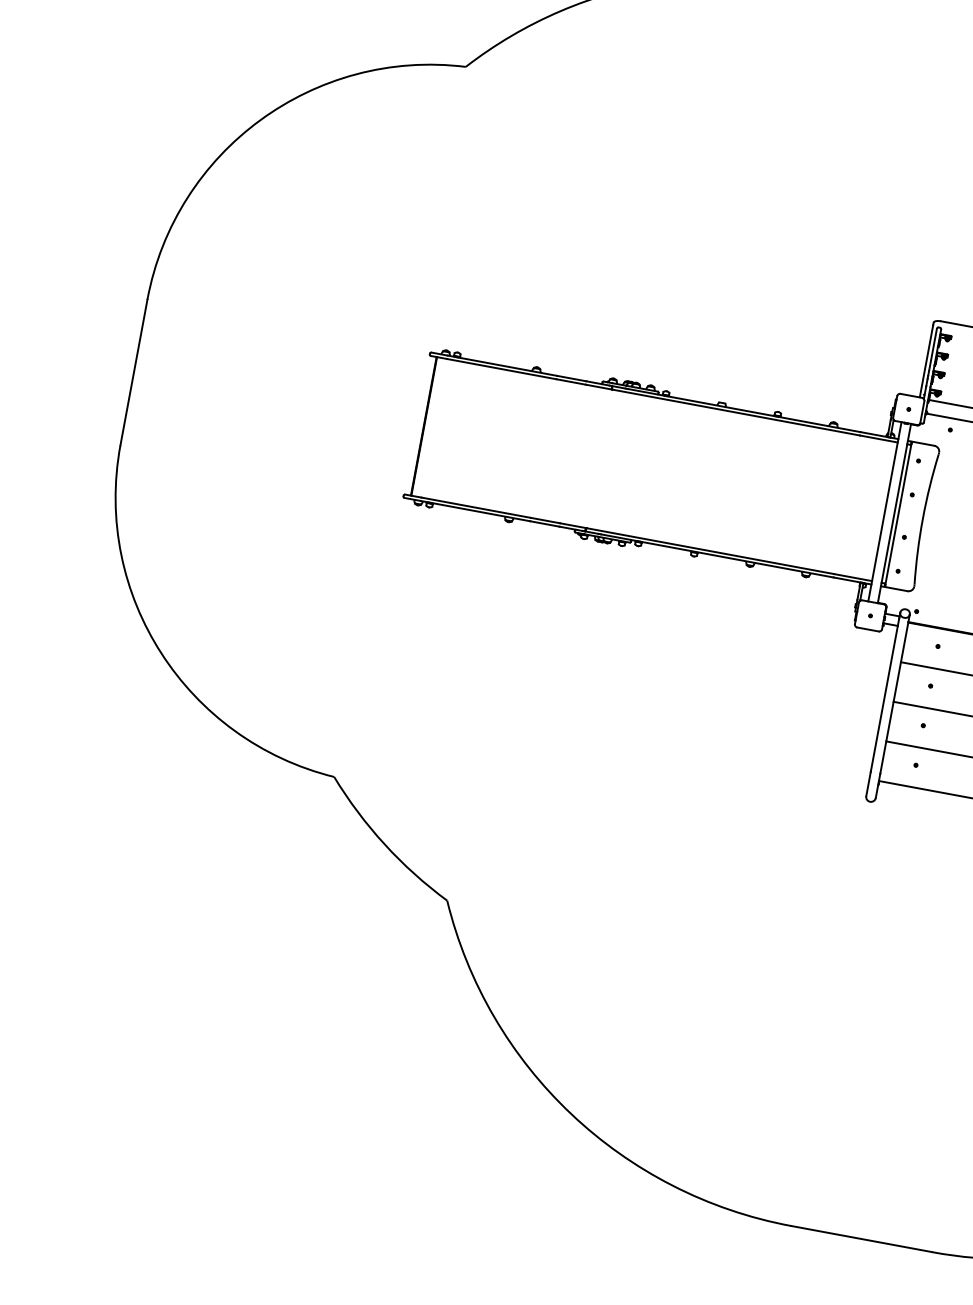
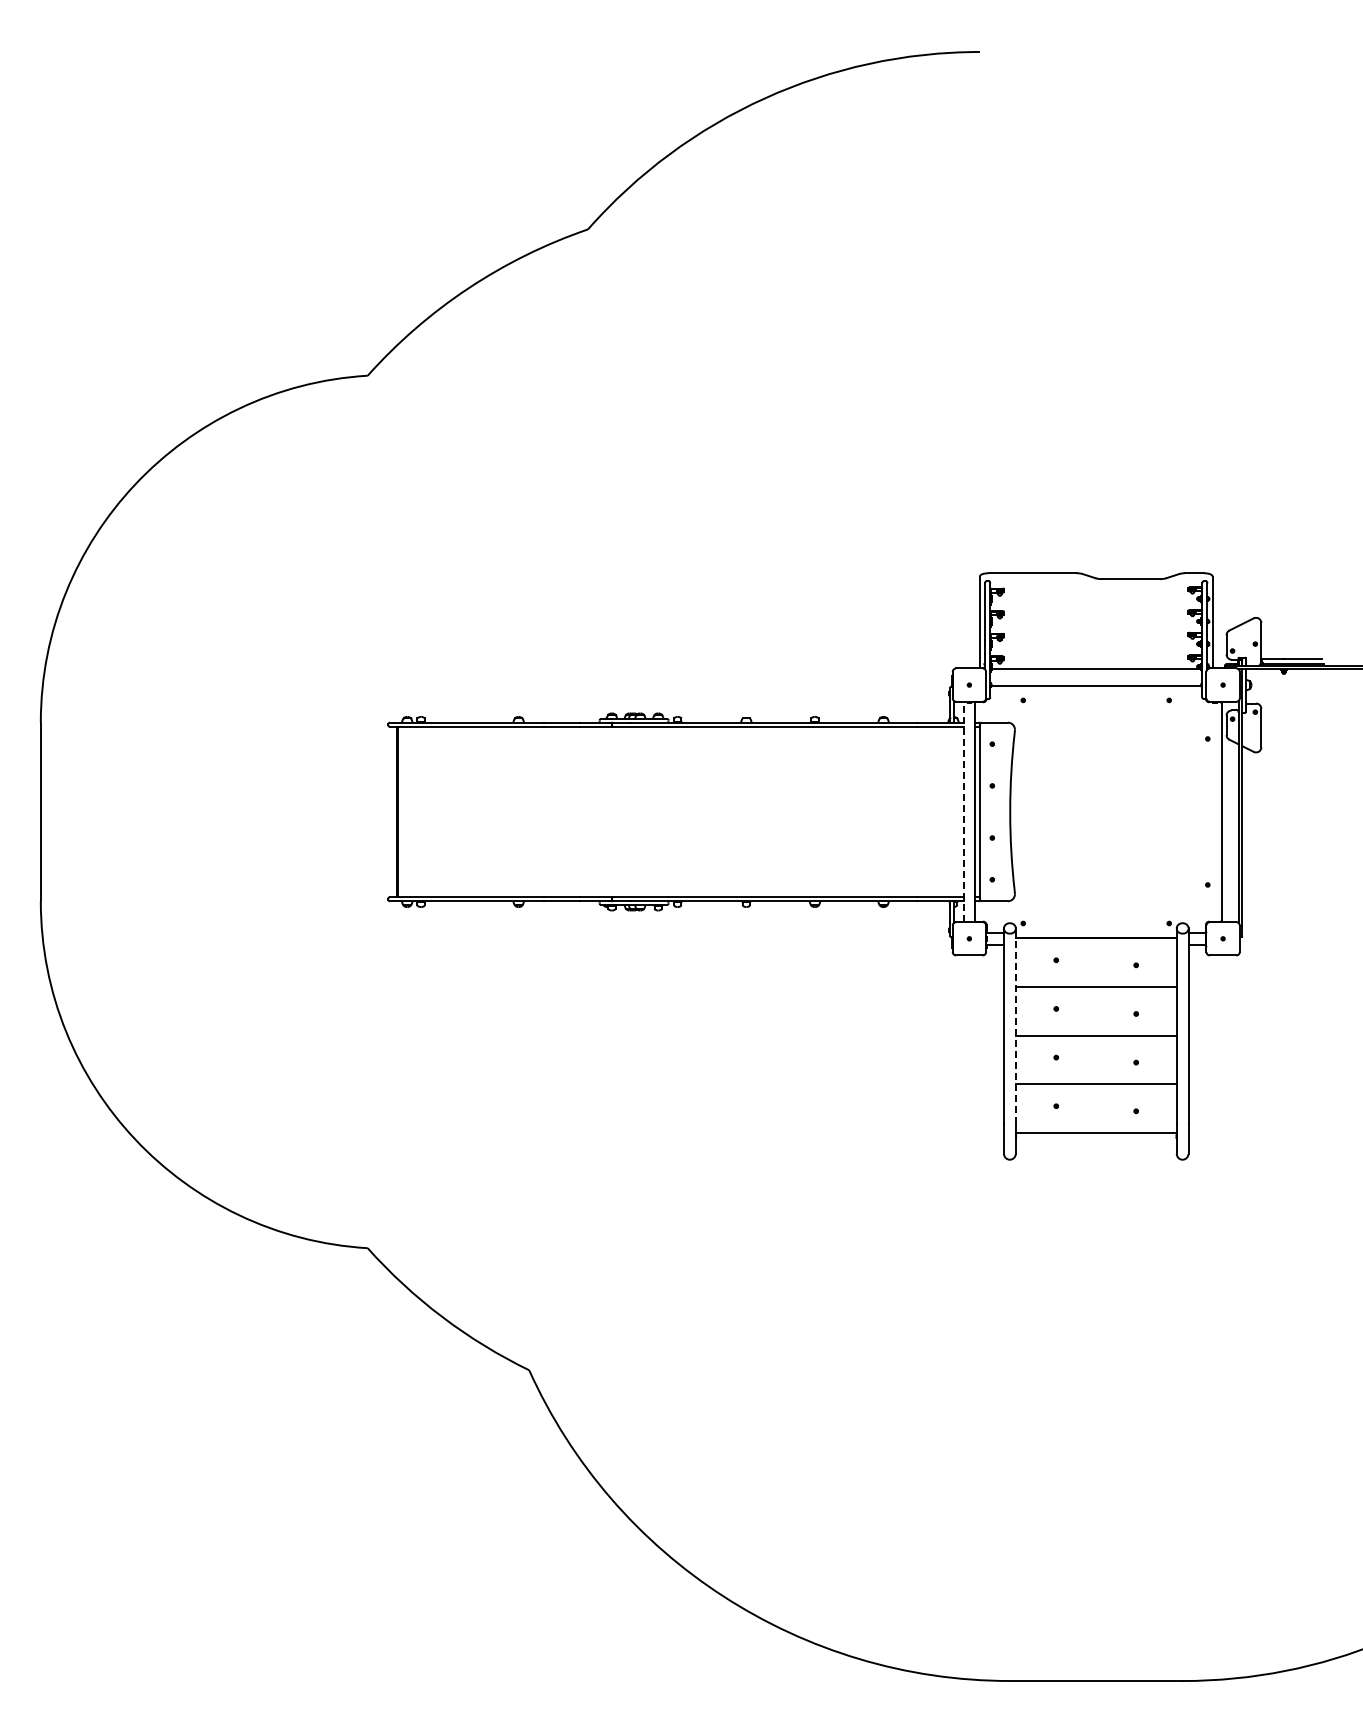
line: (884, 511) -> (963, 811), solid -> dashed
line: (894, 694) -> (1015, 1026), solid -> dashed

